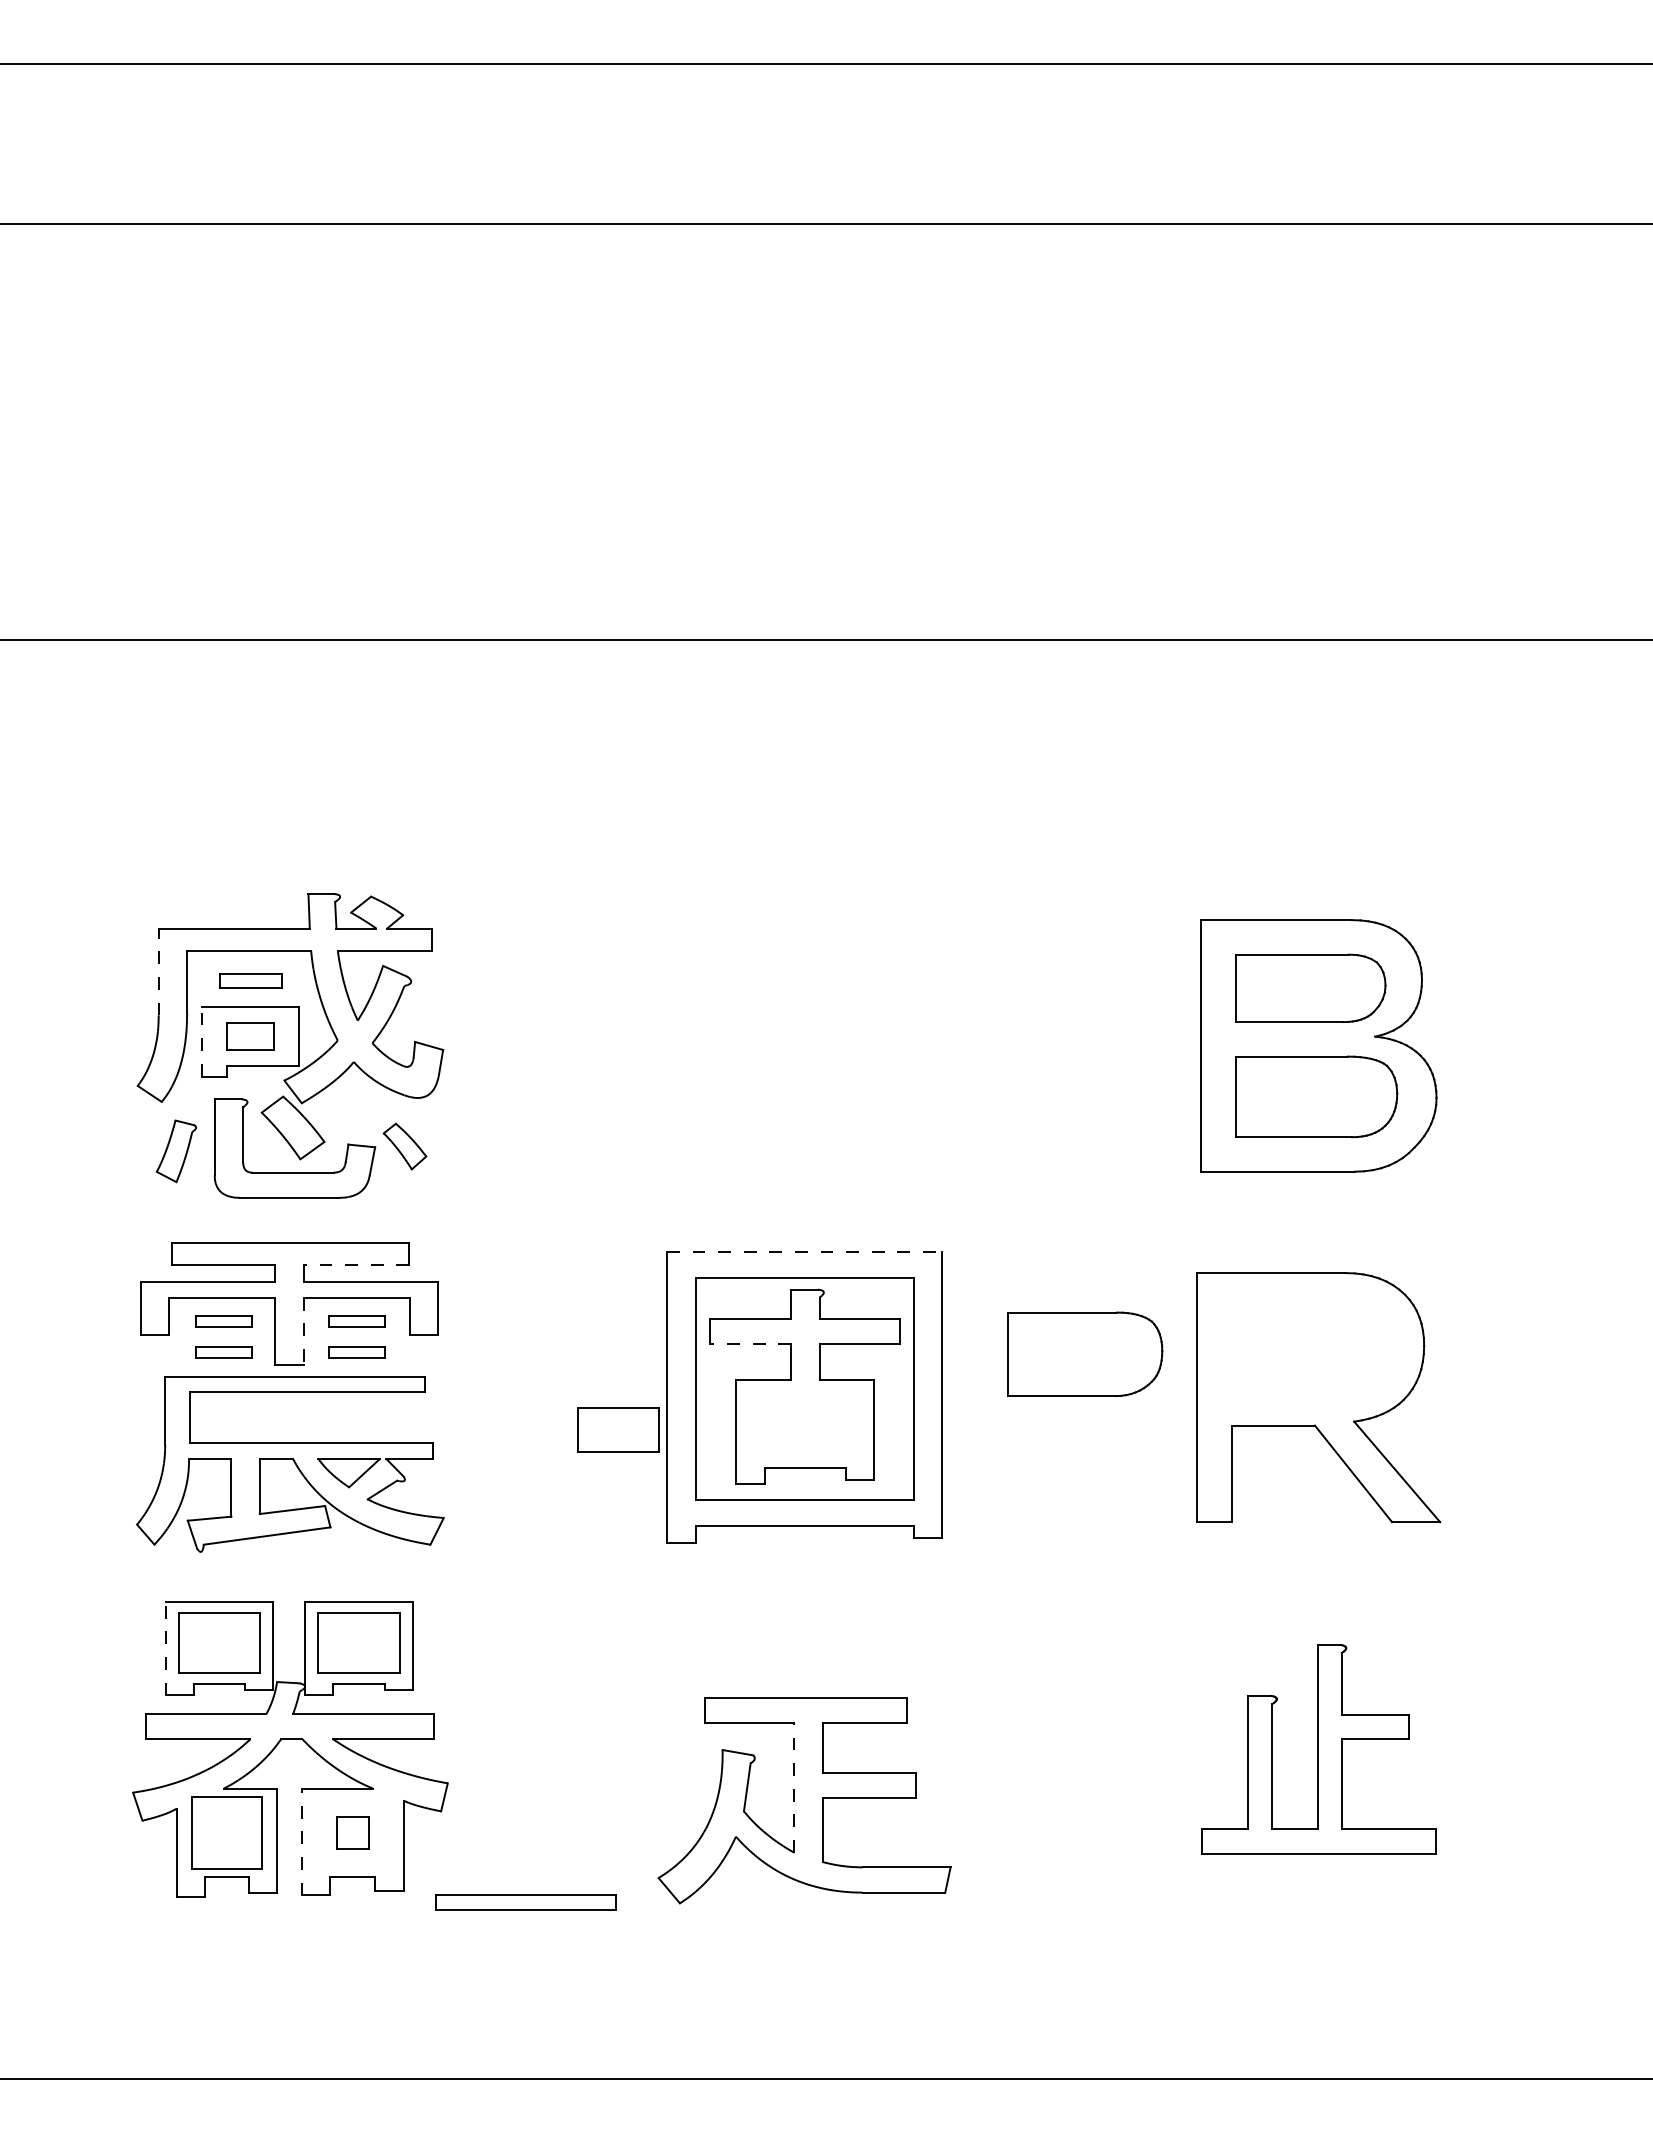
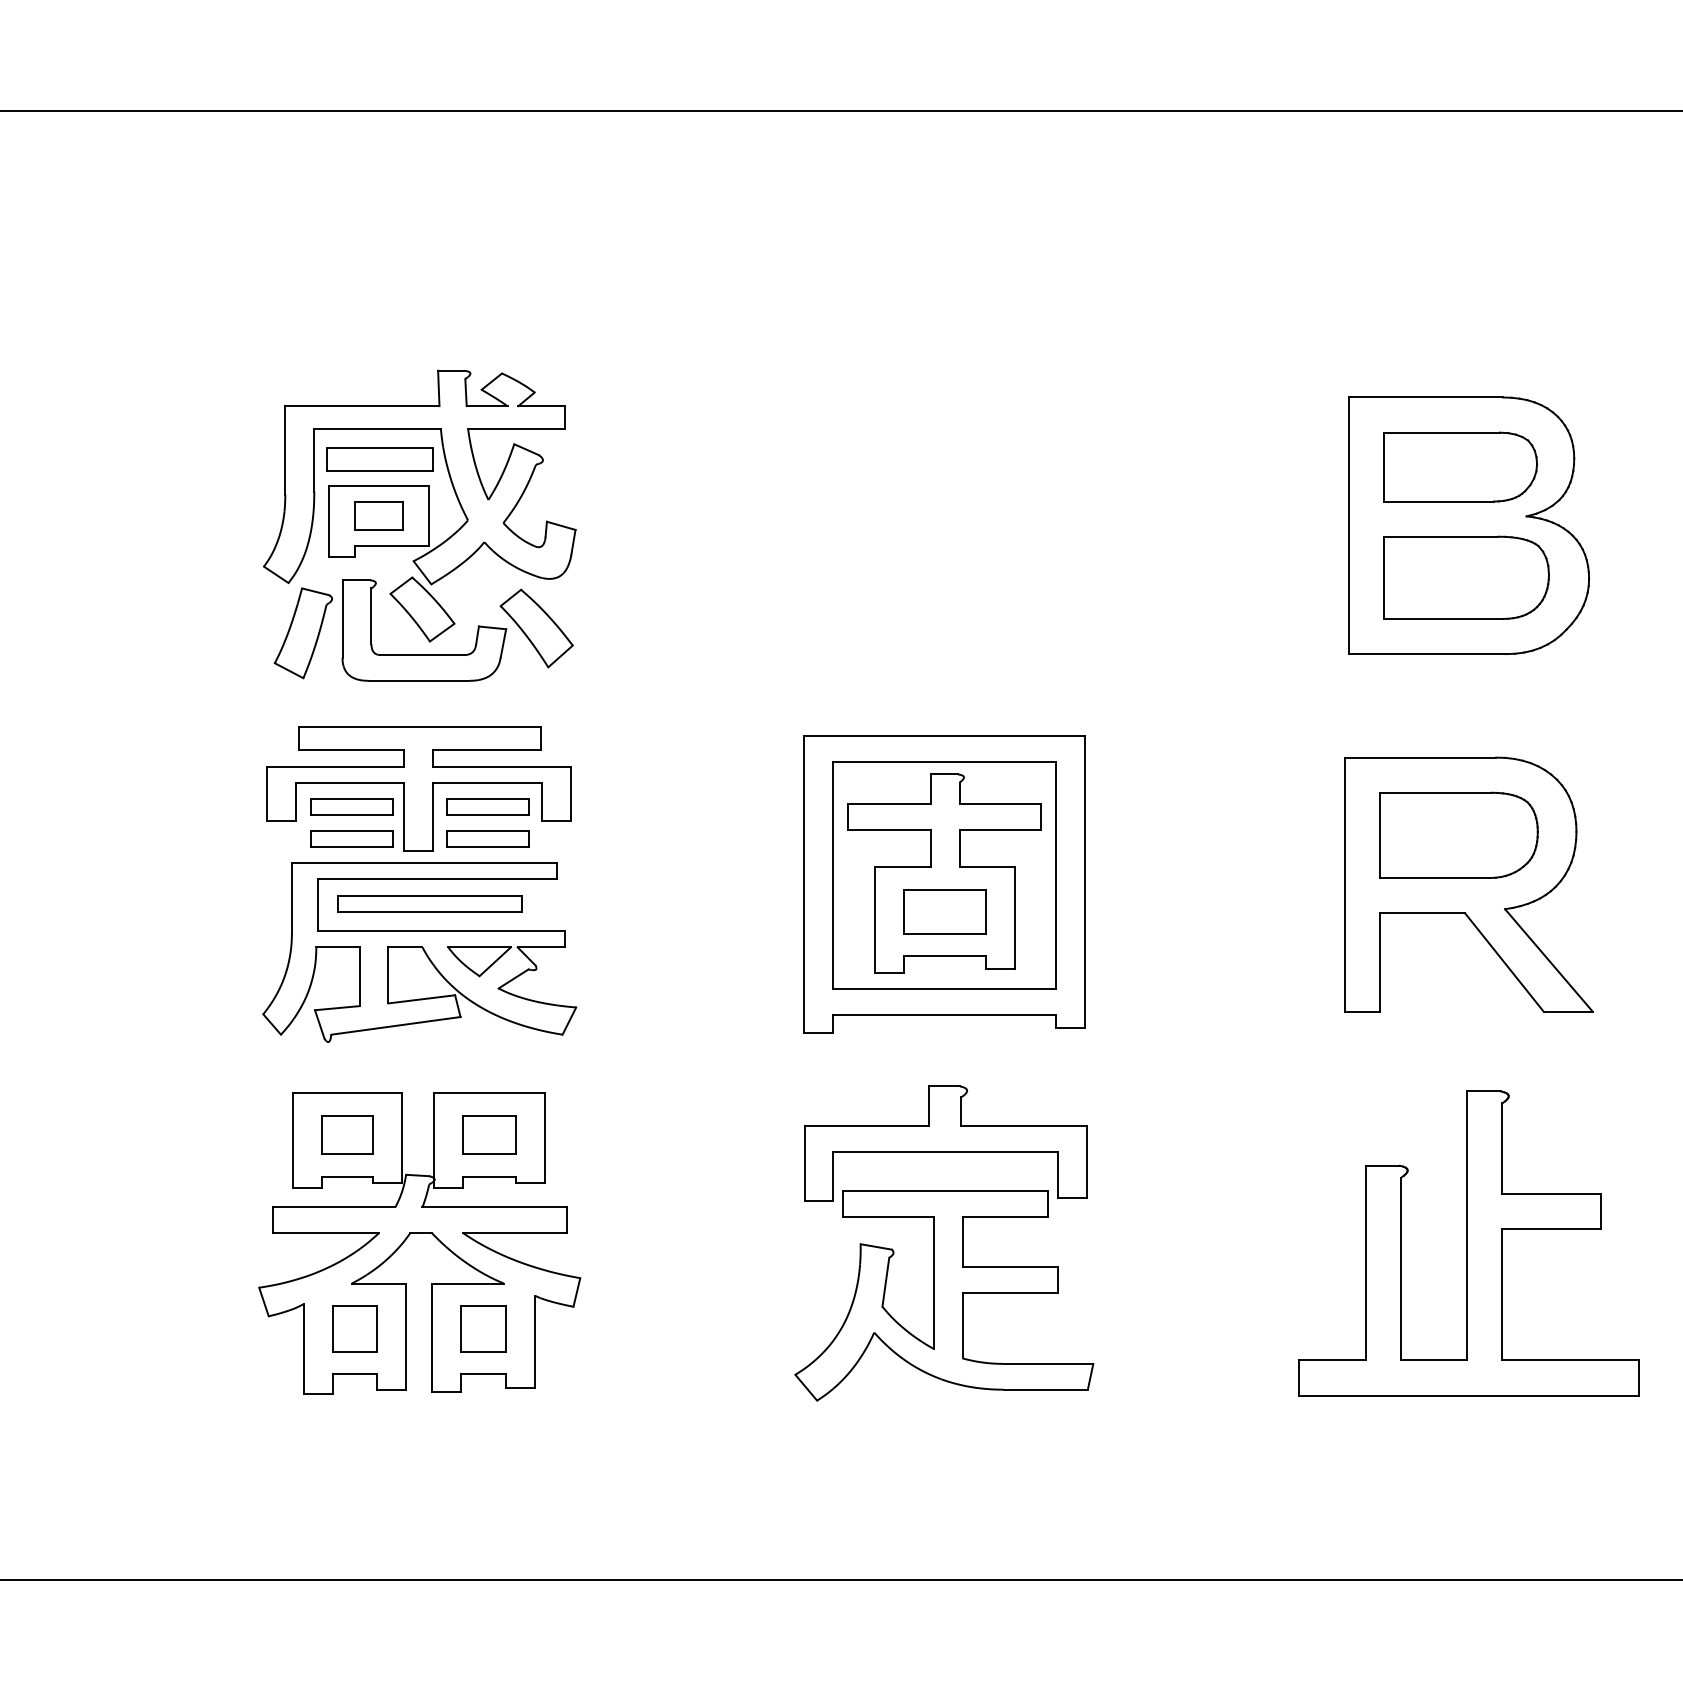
line: (158, 971) -> (285, 449), dashed -> solid
part: (250, 980) -> (378, 459), size x1.67
line: (201, 1041) -> (328, 521), dashed -> solid
part: (404, 1146) -> (536, 628), size x1.67
part: (176, 1151) -> (303, 633), size x1.43
line: (804, 1252) -> (944, 736), dashed -> solid
line: (356, 1265) -> (487, 749), dashed -> solid
part: (223, 1321) -> (351, 806), size x1.43
part: (356, 1321) -> (487, 806), size x1.43
line: (303, 1331) -> (433, 817), dashed -> solid
line: (750, 1344) -> (889, 830), dashed -> solid
part: (223, 1352) -> (351, 838), size x1.43
part: (356, 1352) -> (487, 838), size x1.43
part: (1085, 1353) -> (1459, 834), moved
part: (618, 1429) -> (945, 911), moved
part: (219, 1642) -> (347, 1134), size x0.62
part: (358, 1642) -> (489, 1134), size x0.62
line: (166, 1648) -> (293, 1140), dashed -> solid
part: (805, 1650) -> (945, 1142), added
part: (1318, 1748) -> (1468, 1242), size x1.43
line: (794, 1787) -> (934, 1282), dashed -> solid
part: (226, 1832) -> (354, 1328), size x0.62
part: (352, 1832) -> (483, 1328), size x1.43
line: (302, 1841) -> (432, 1337), dashed -> solid
part: (525, 1902) -> (428, 903), moved

